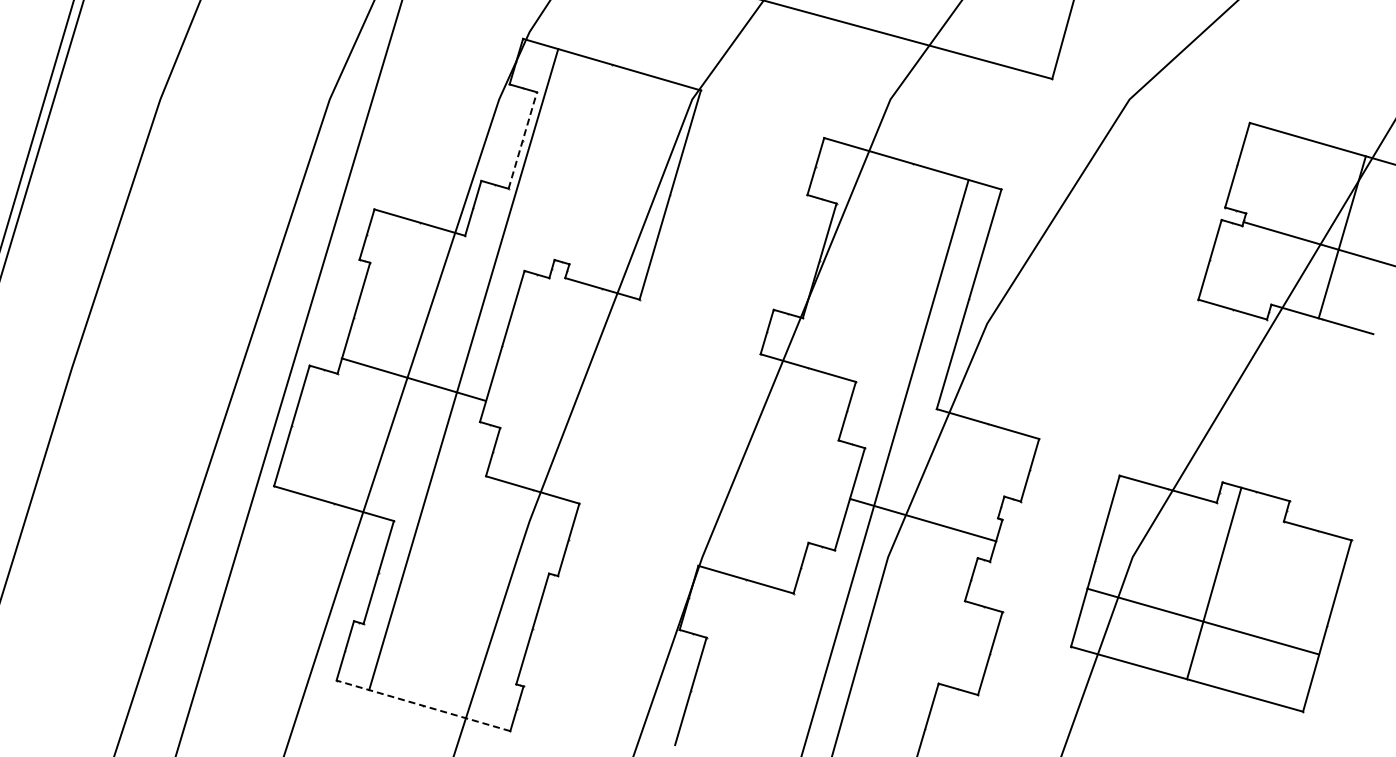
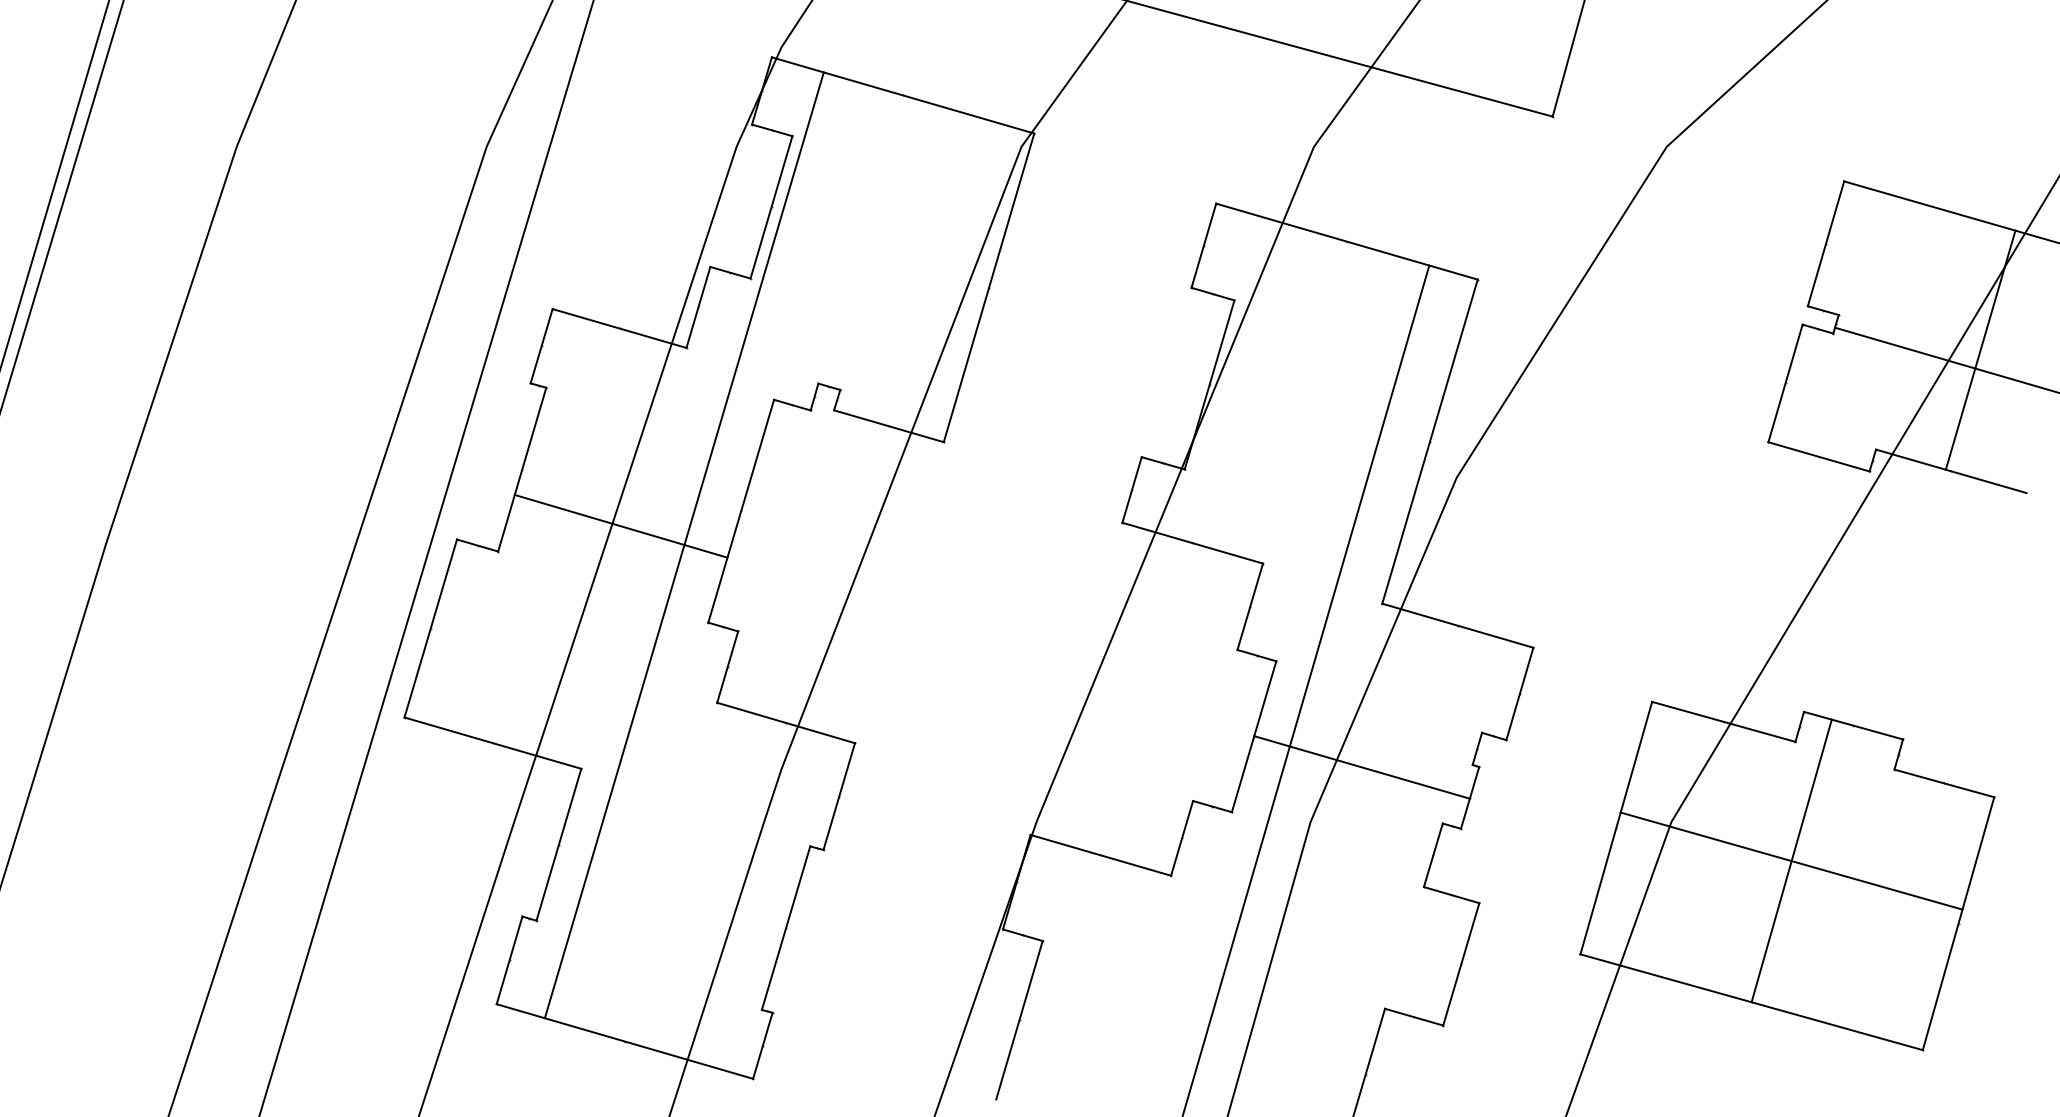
line: (522, 140) -> (771, 207), dashed -> solid
line: (413, 379) -> (620, 526), moved
line: (1202, 621) -> (1790, 860), moved
line: (422, 705) -> (623, 1040), dashed -> solid

